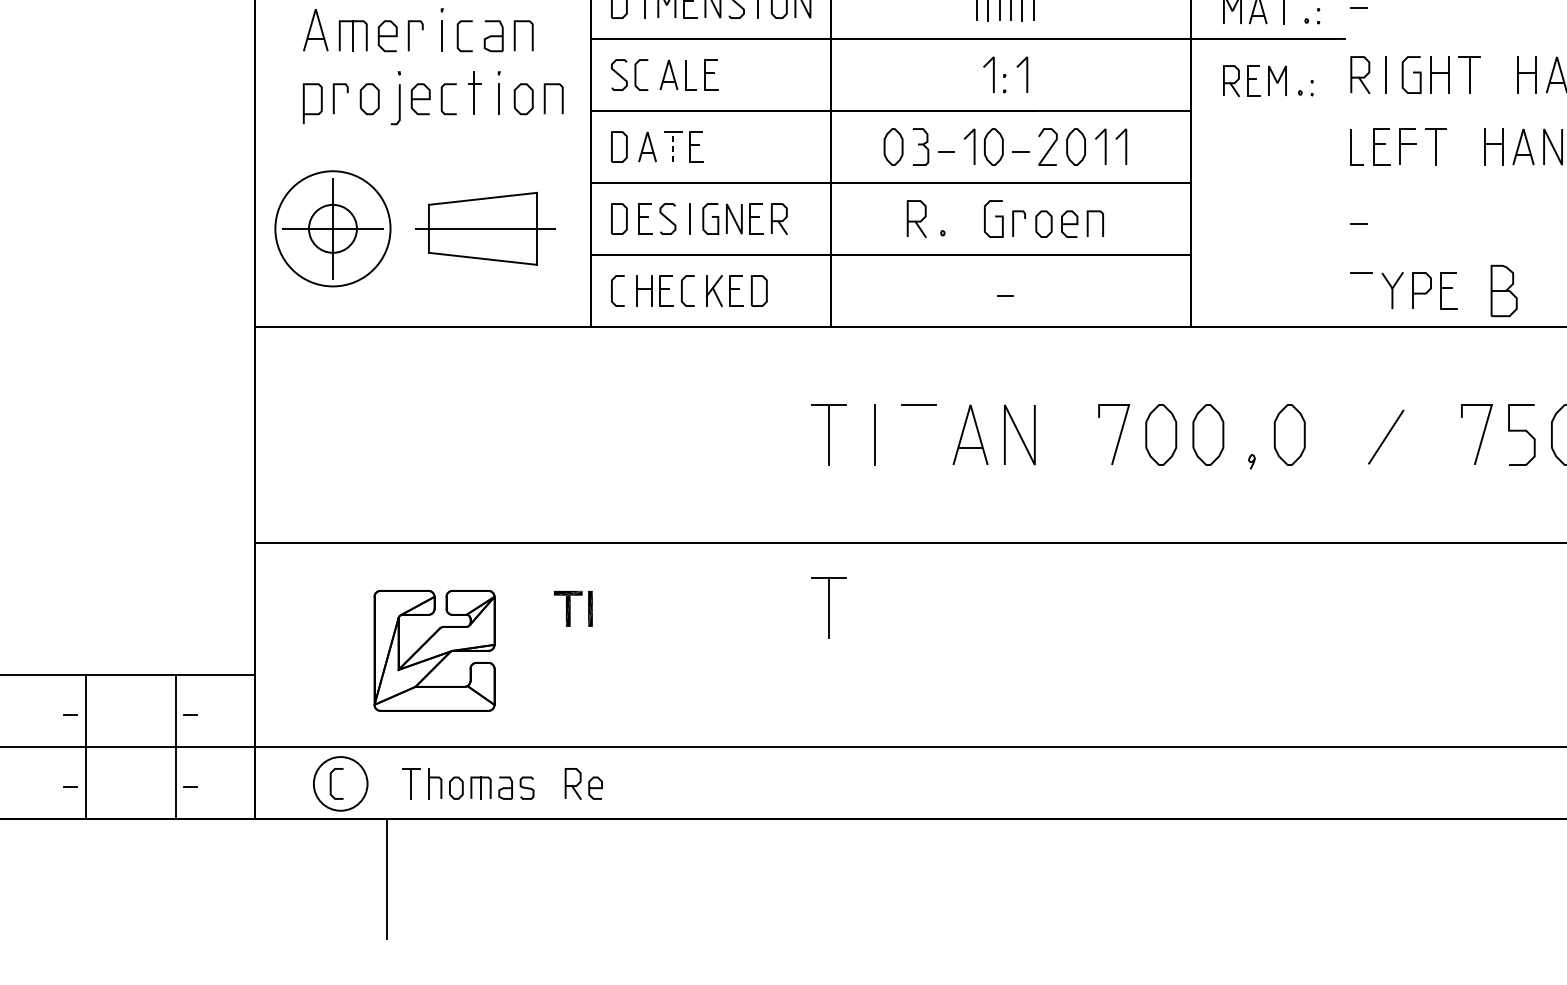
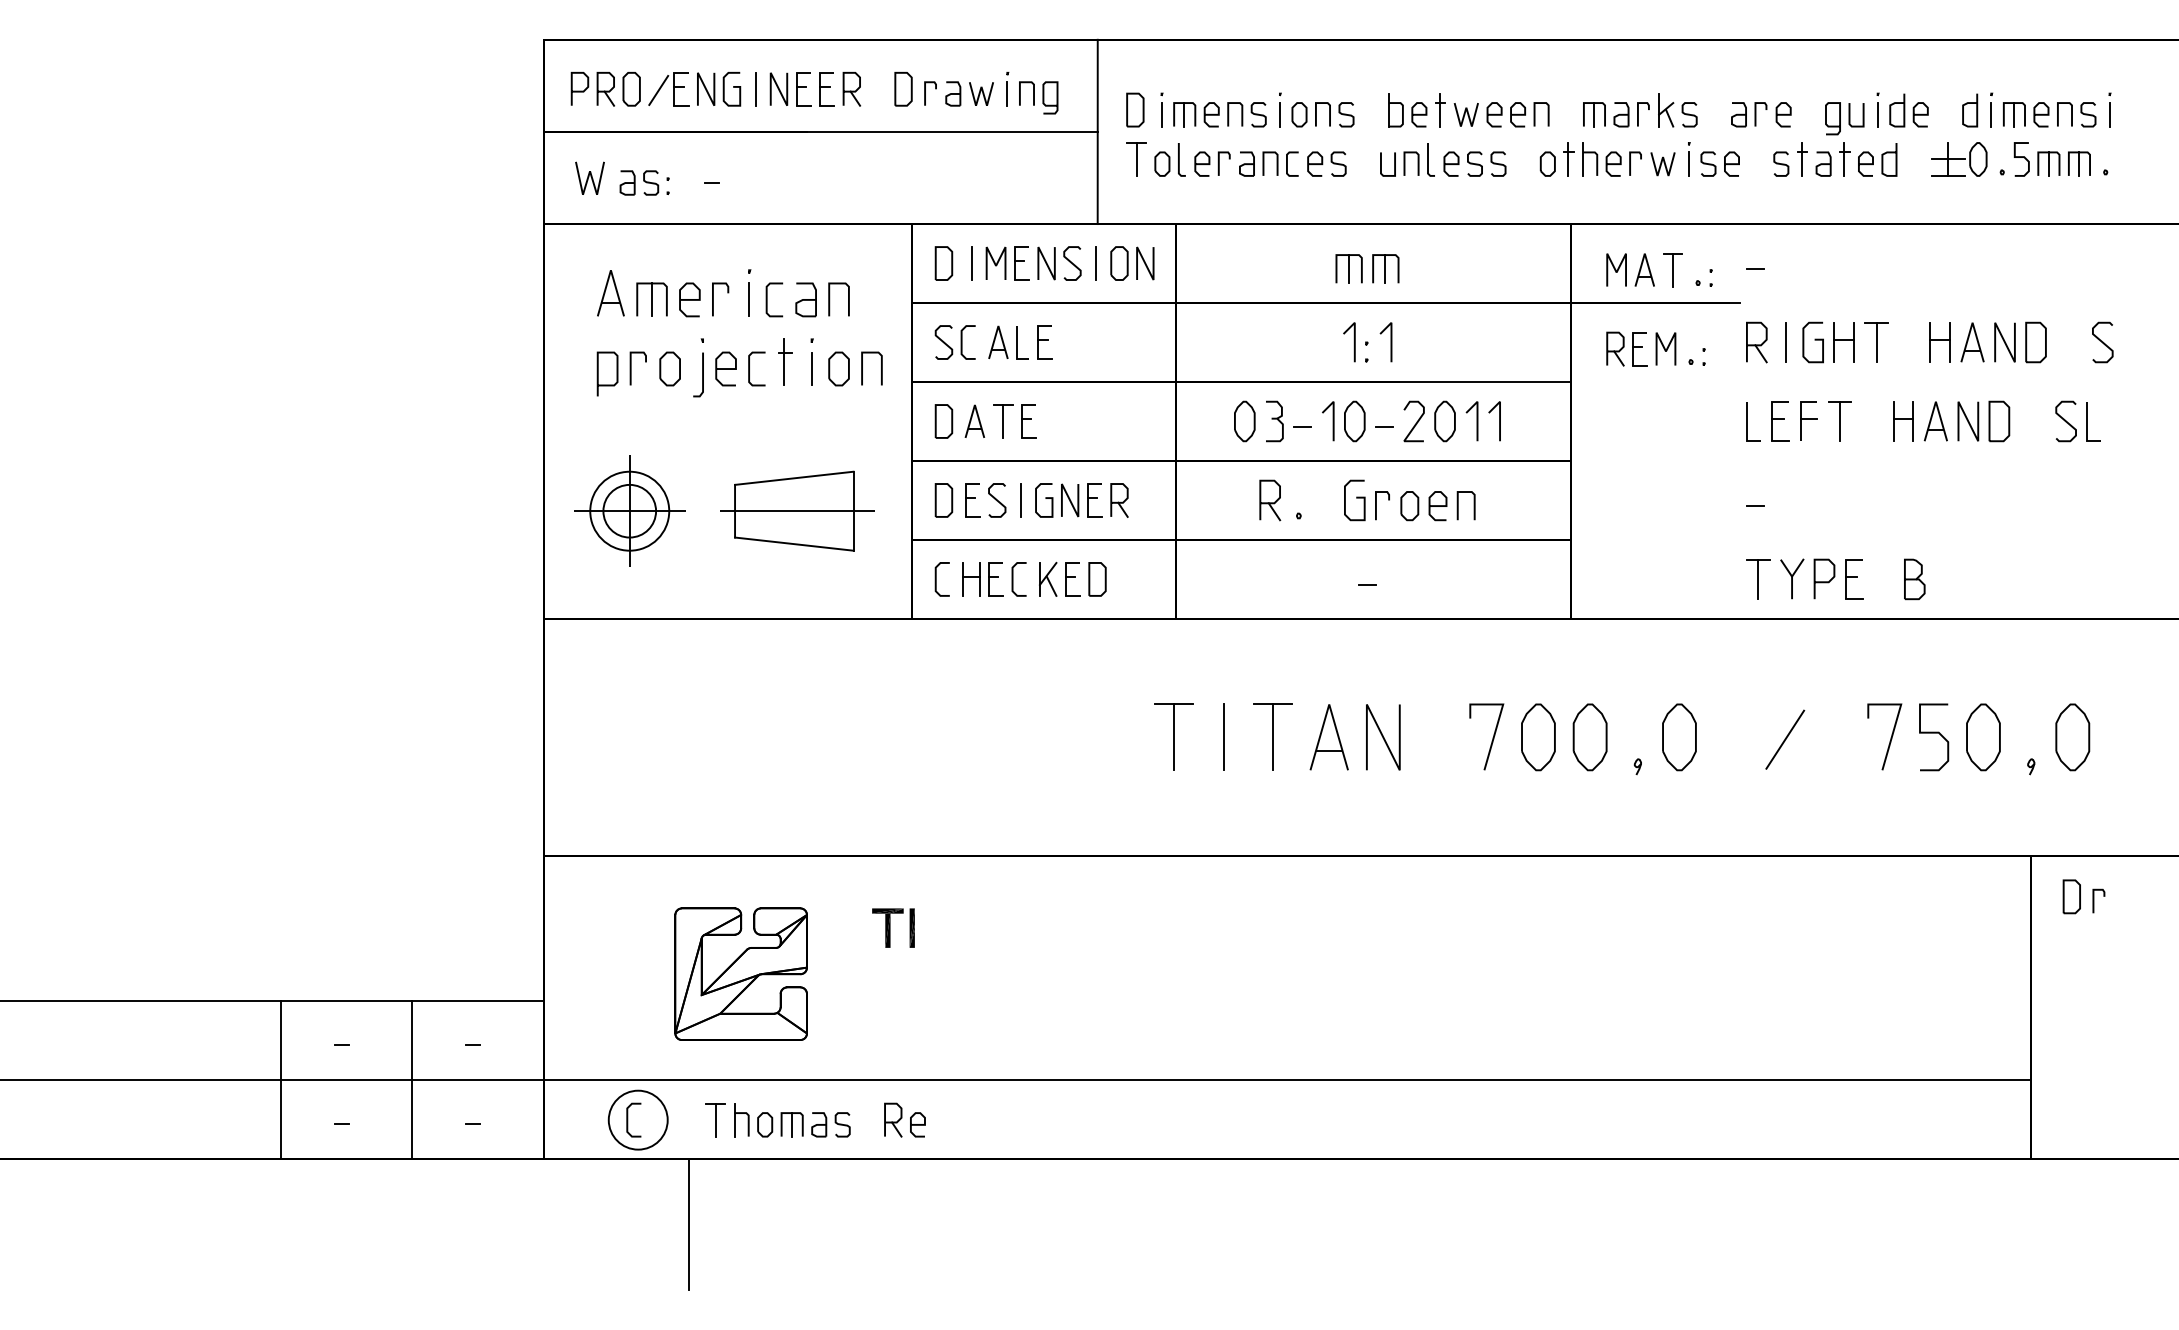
line: (673, 147) -> (1003, 421), dashed -> solid
circle: (332, 228) -> (629, 510), size x0.62
line: (1361, 291) -> (1758, 579), added
part: (1504, 291) -> (1914, 579), size x0.71
line: (918, 435) -> (1272, 737), added
part: (828, 607) -> (1173, 926), removed
line: (85, 746) -> (280, 1079), moved
line: (175, 746) -> (412, 1079), moved

